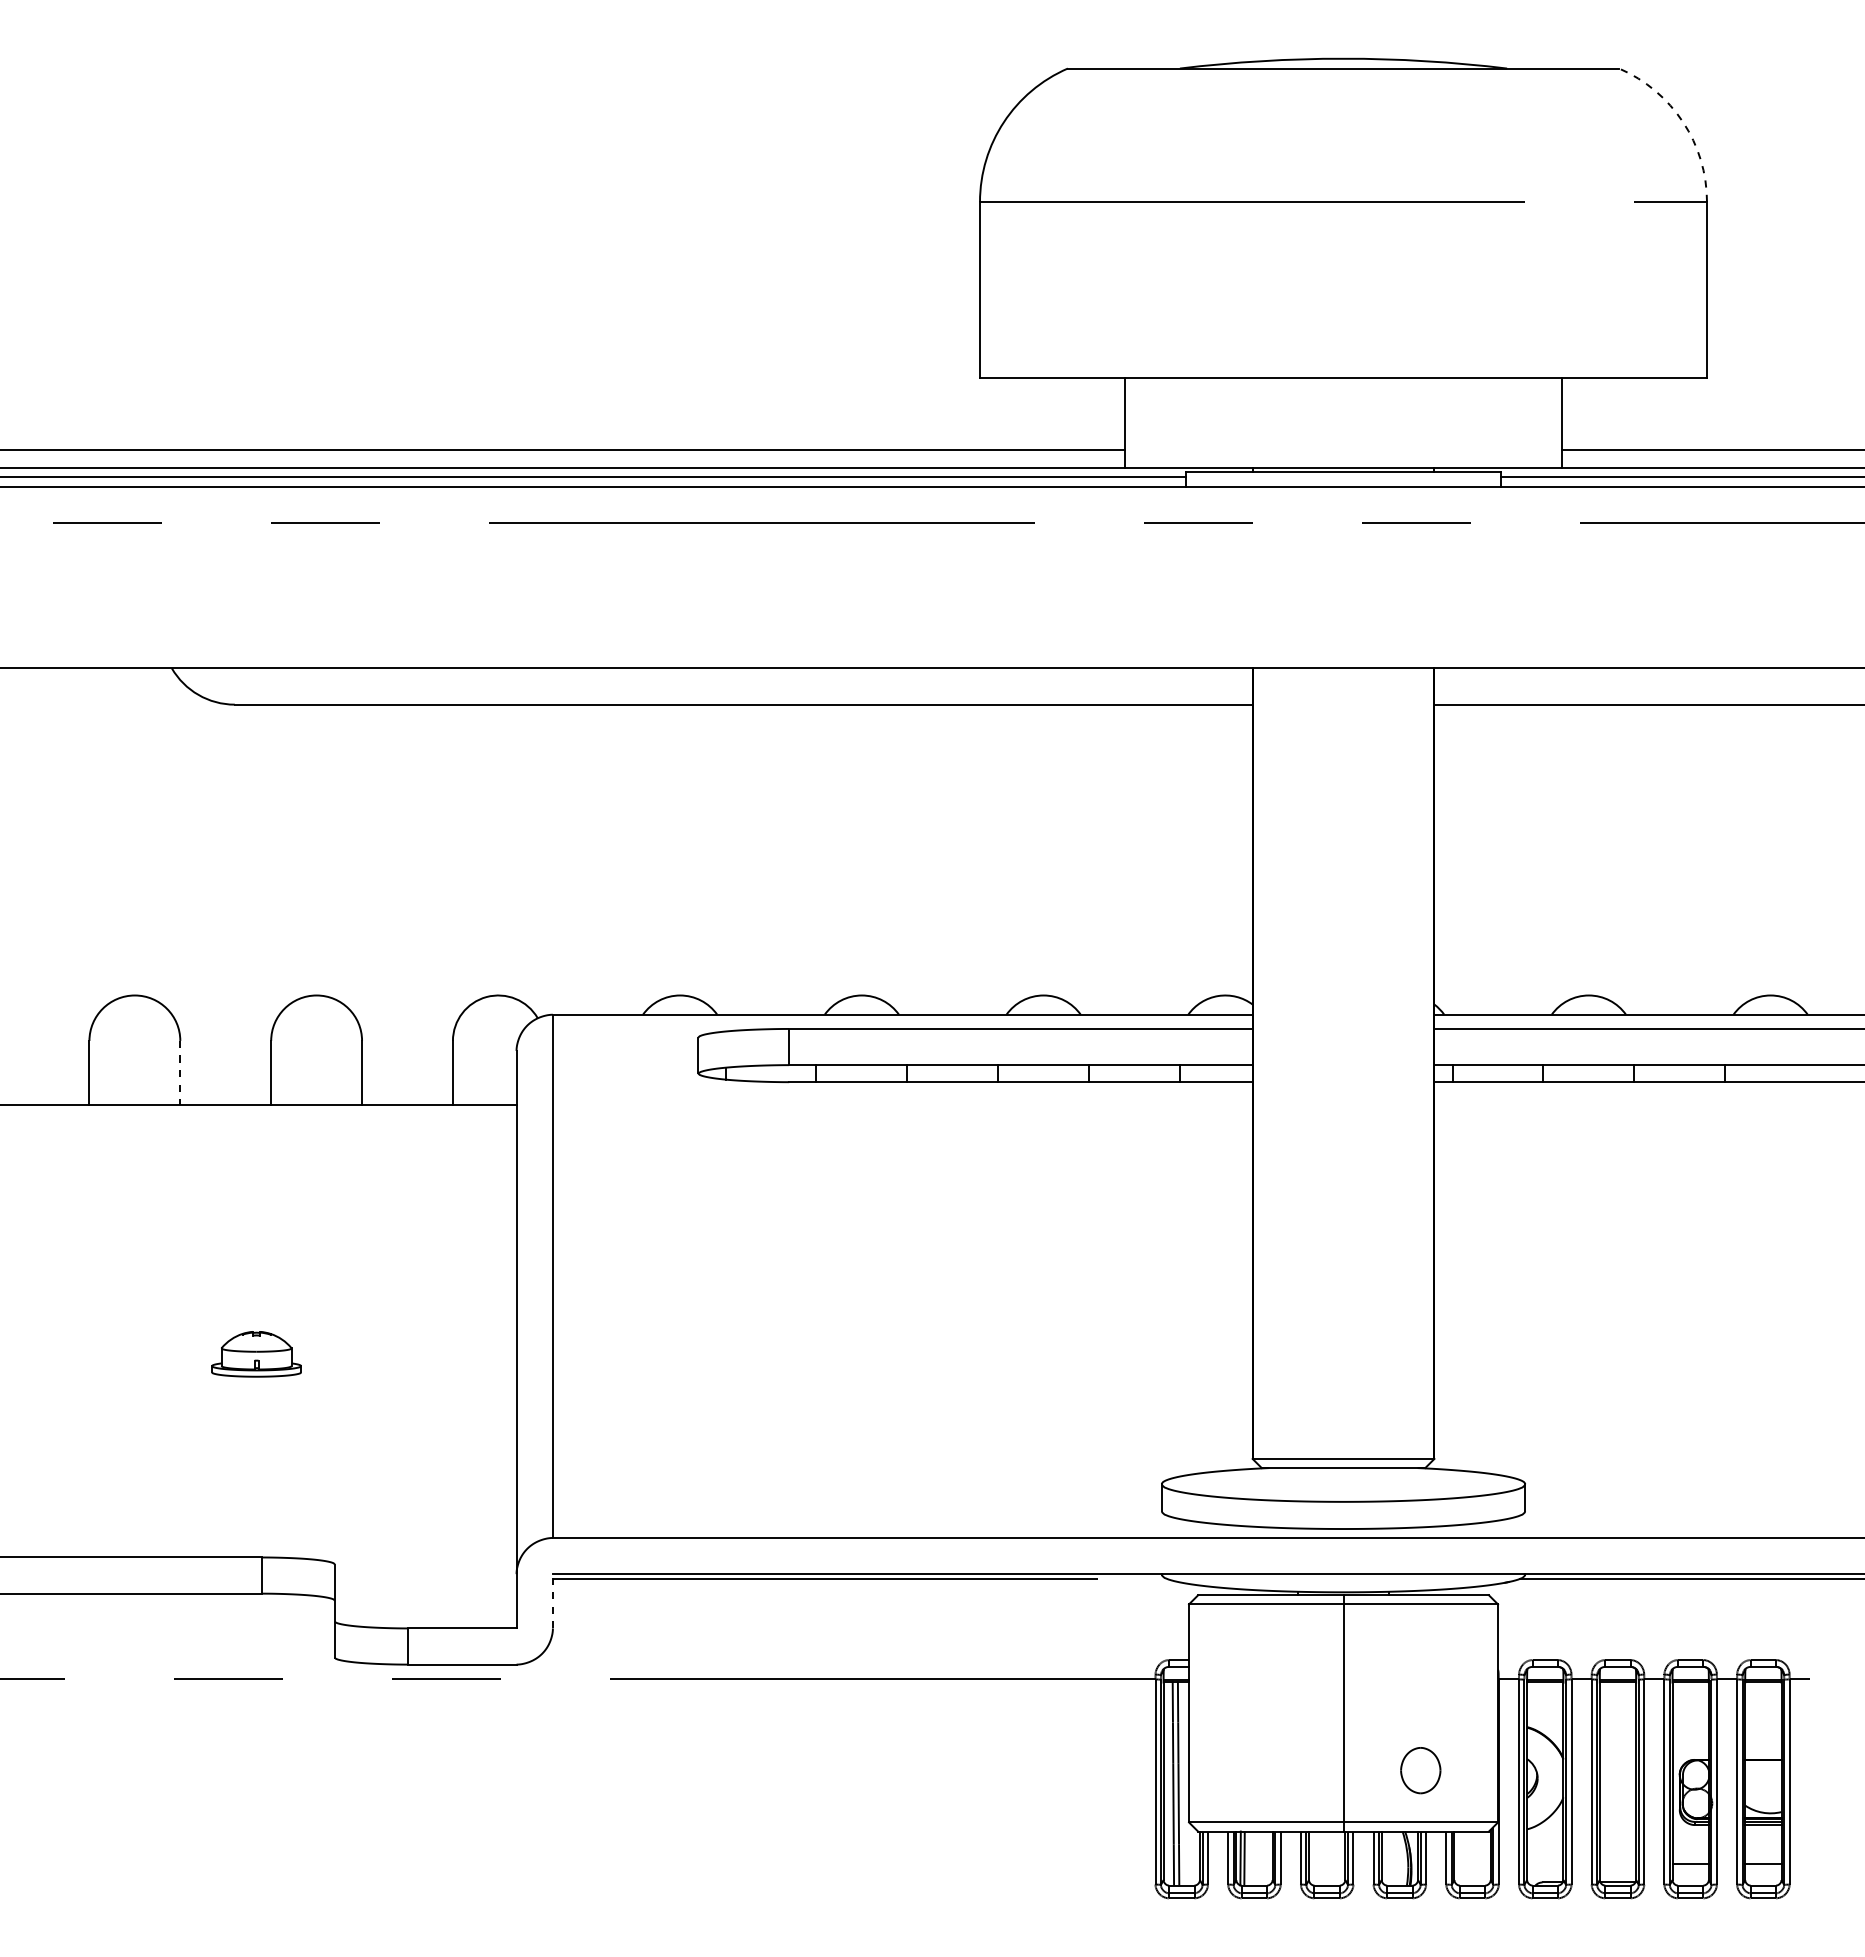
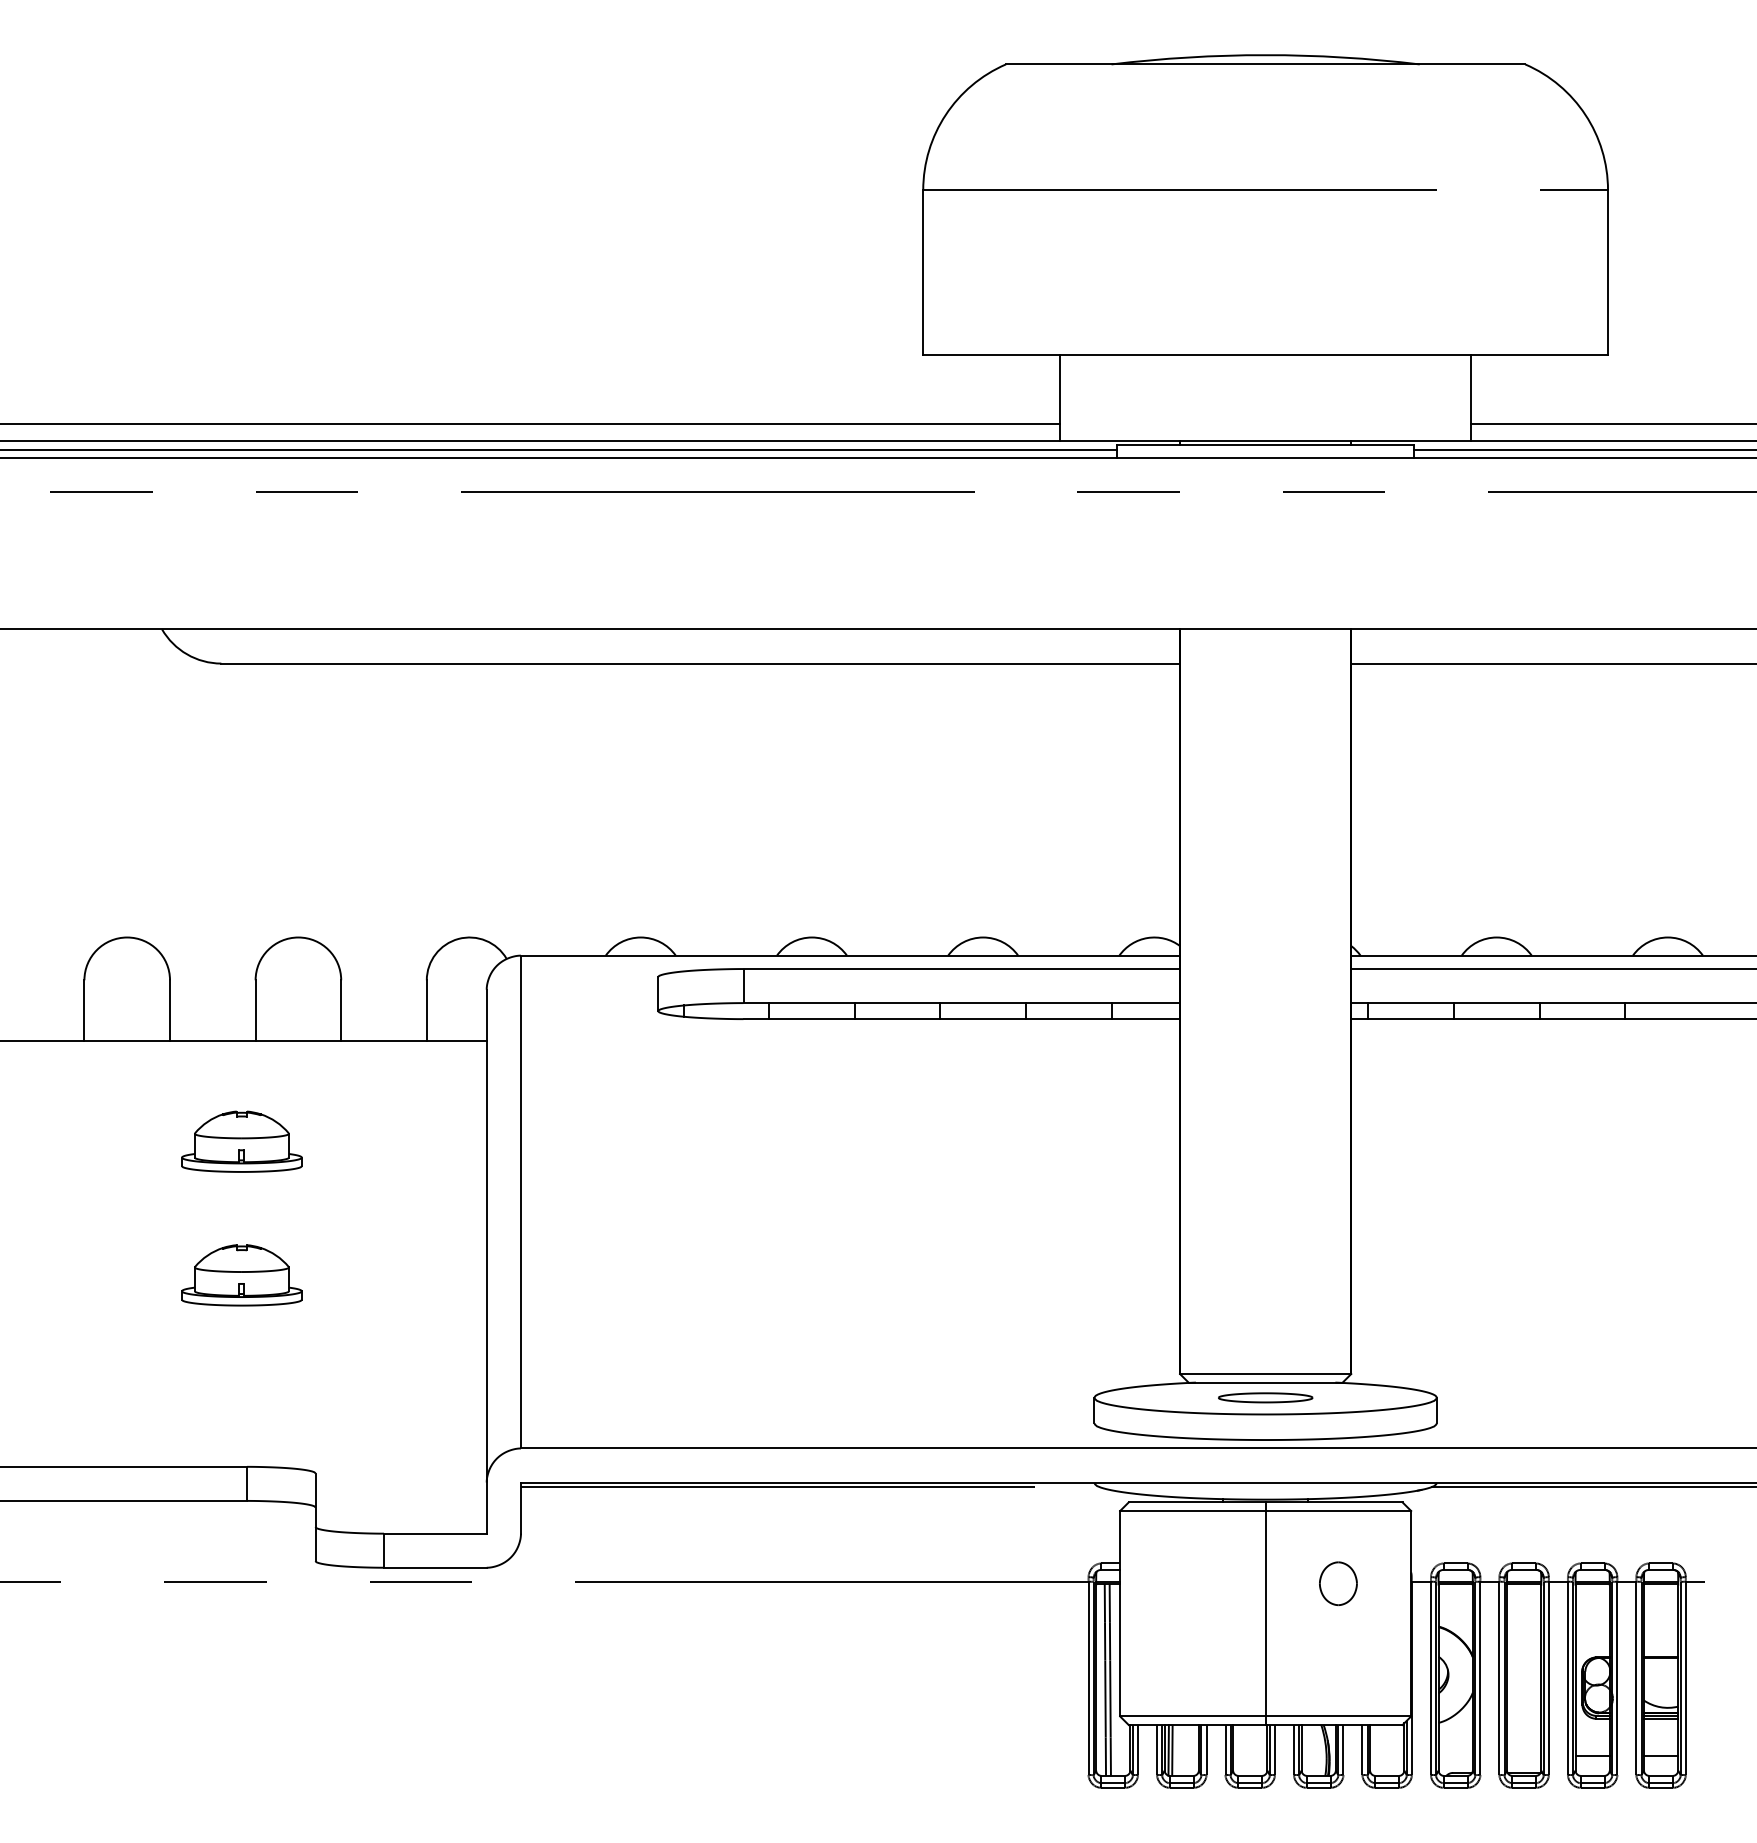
arc: (1683, 122) -> (1585, 115), dashed -> solid
line: (180, 1073) -> (170, 1010), dashed -> solid
part: (256, 1212) -> (241, 1141), added
part: (256, 1354) -> (241, 1275), size x1.43
part: (1343, 1483) -> (1265, 1397), added
line: (552, 1600) -> (520, 1507), dashed -> solid
part: (1420, 1770) -> (1338, 1583), moved

